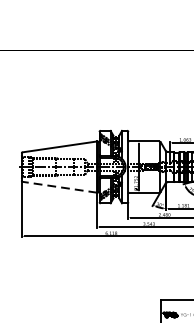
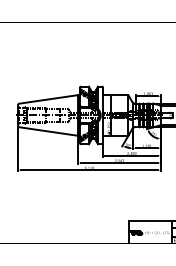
line: (59, 187) -> (48, 131), dashed -> solid

